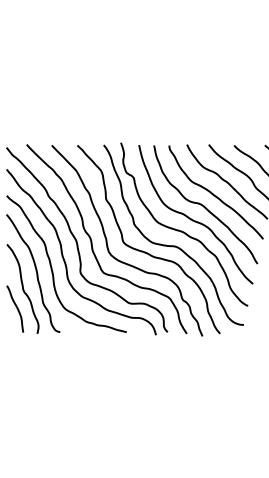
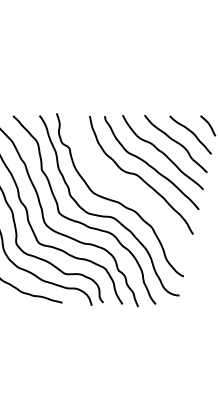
curve: (193, 219) -> (129, 190), removed

